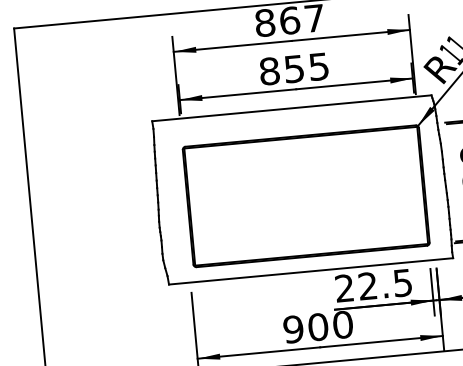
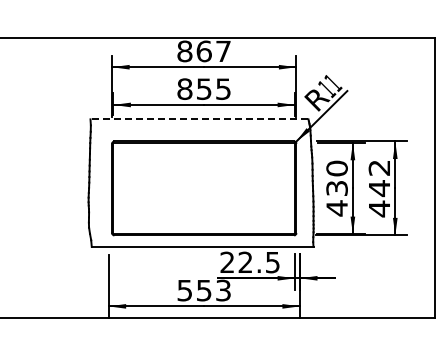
line: (291, 108) -> (199, 119), solid -> dashed
text: (318, 326) -> (204, 290), 900 -> 553

